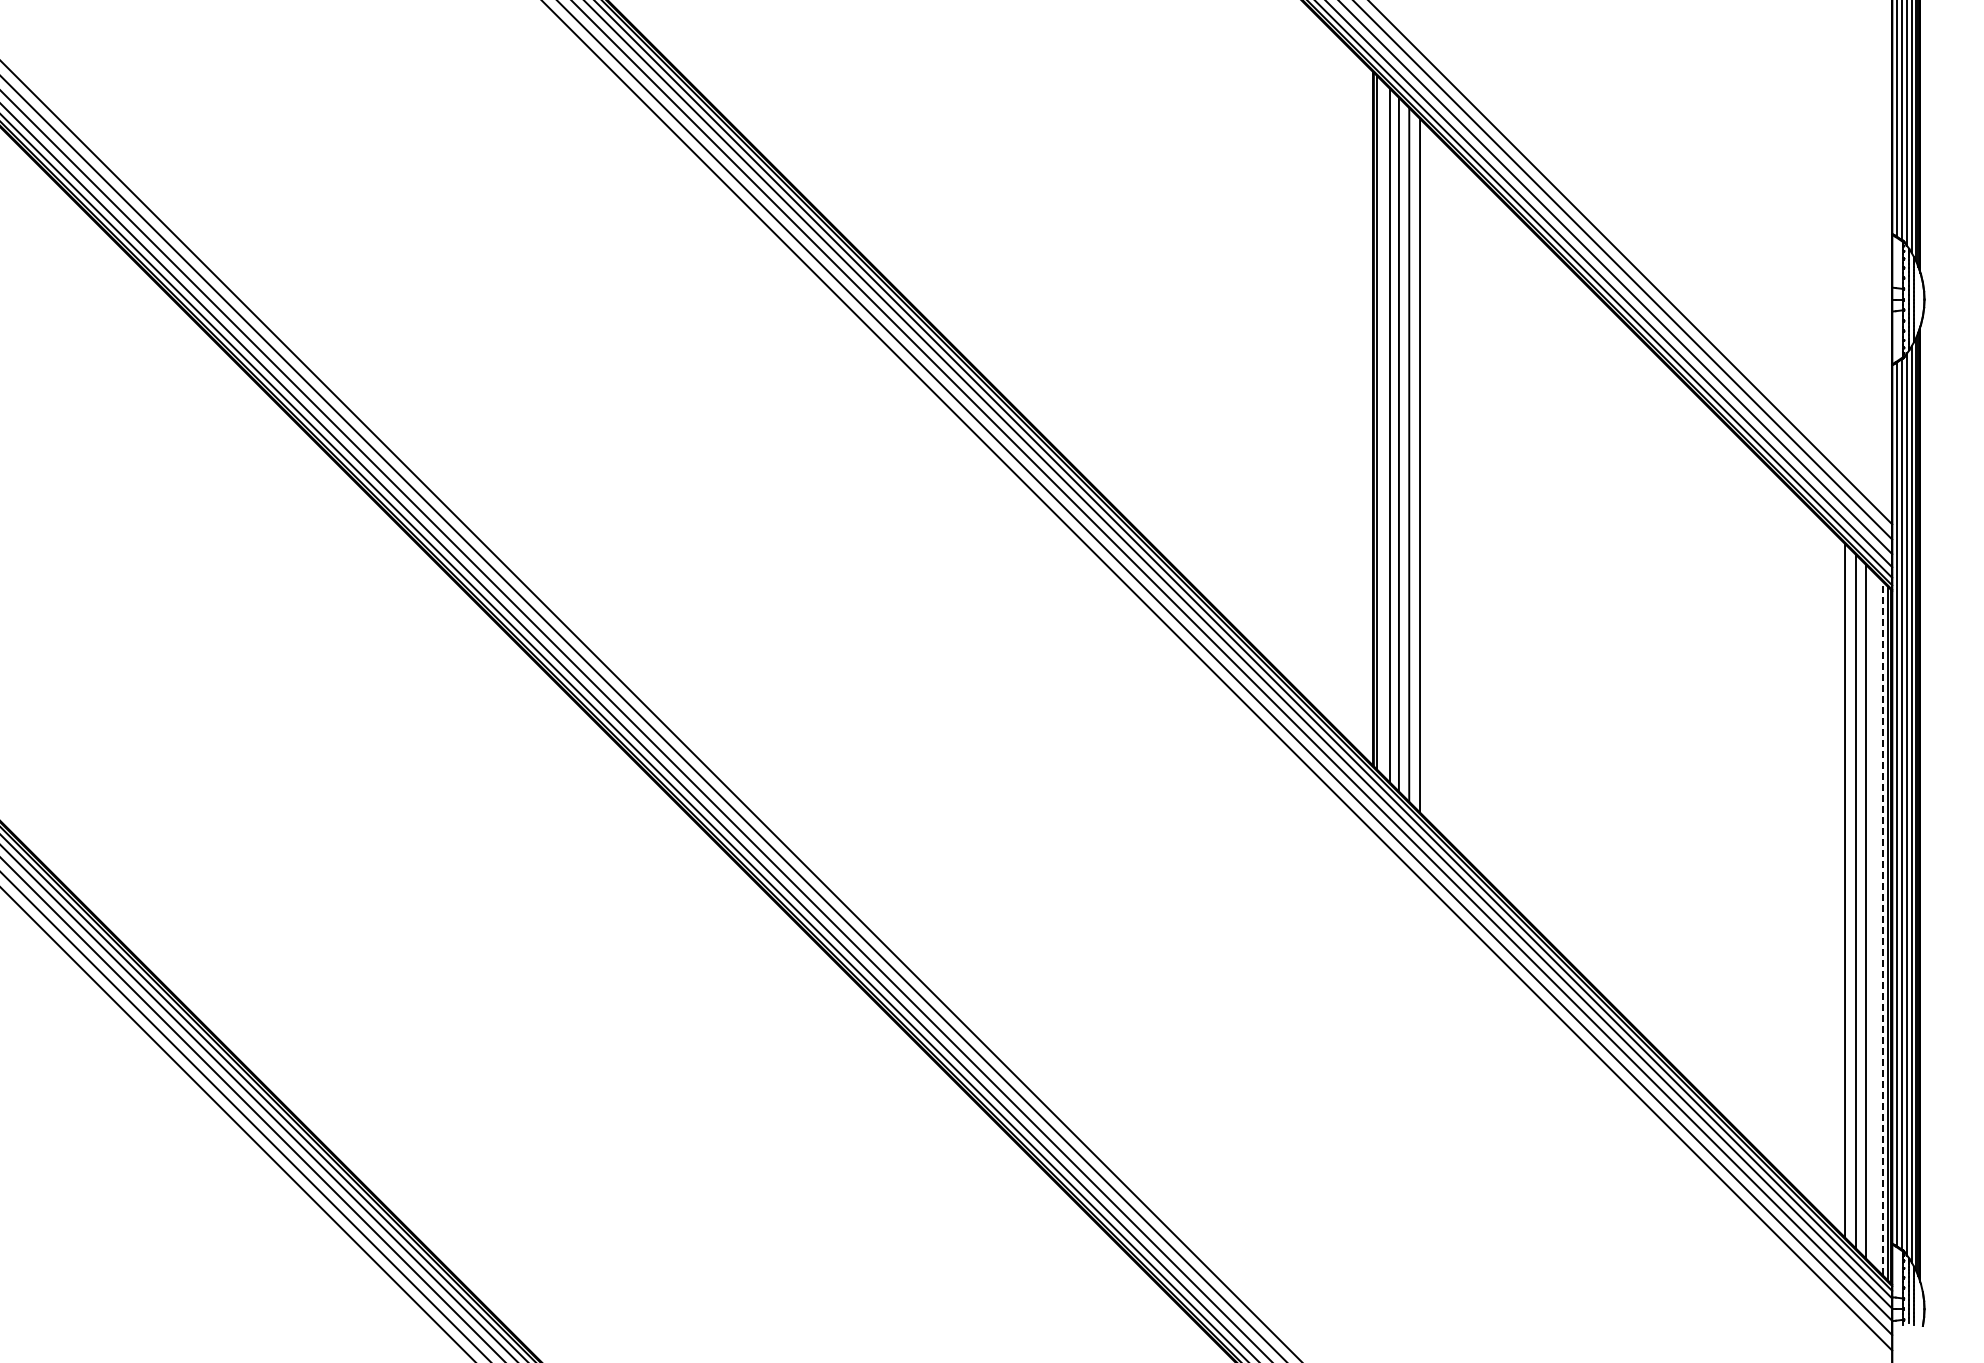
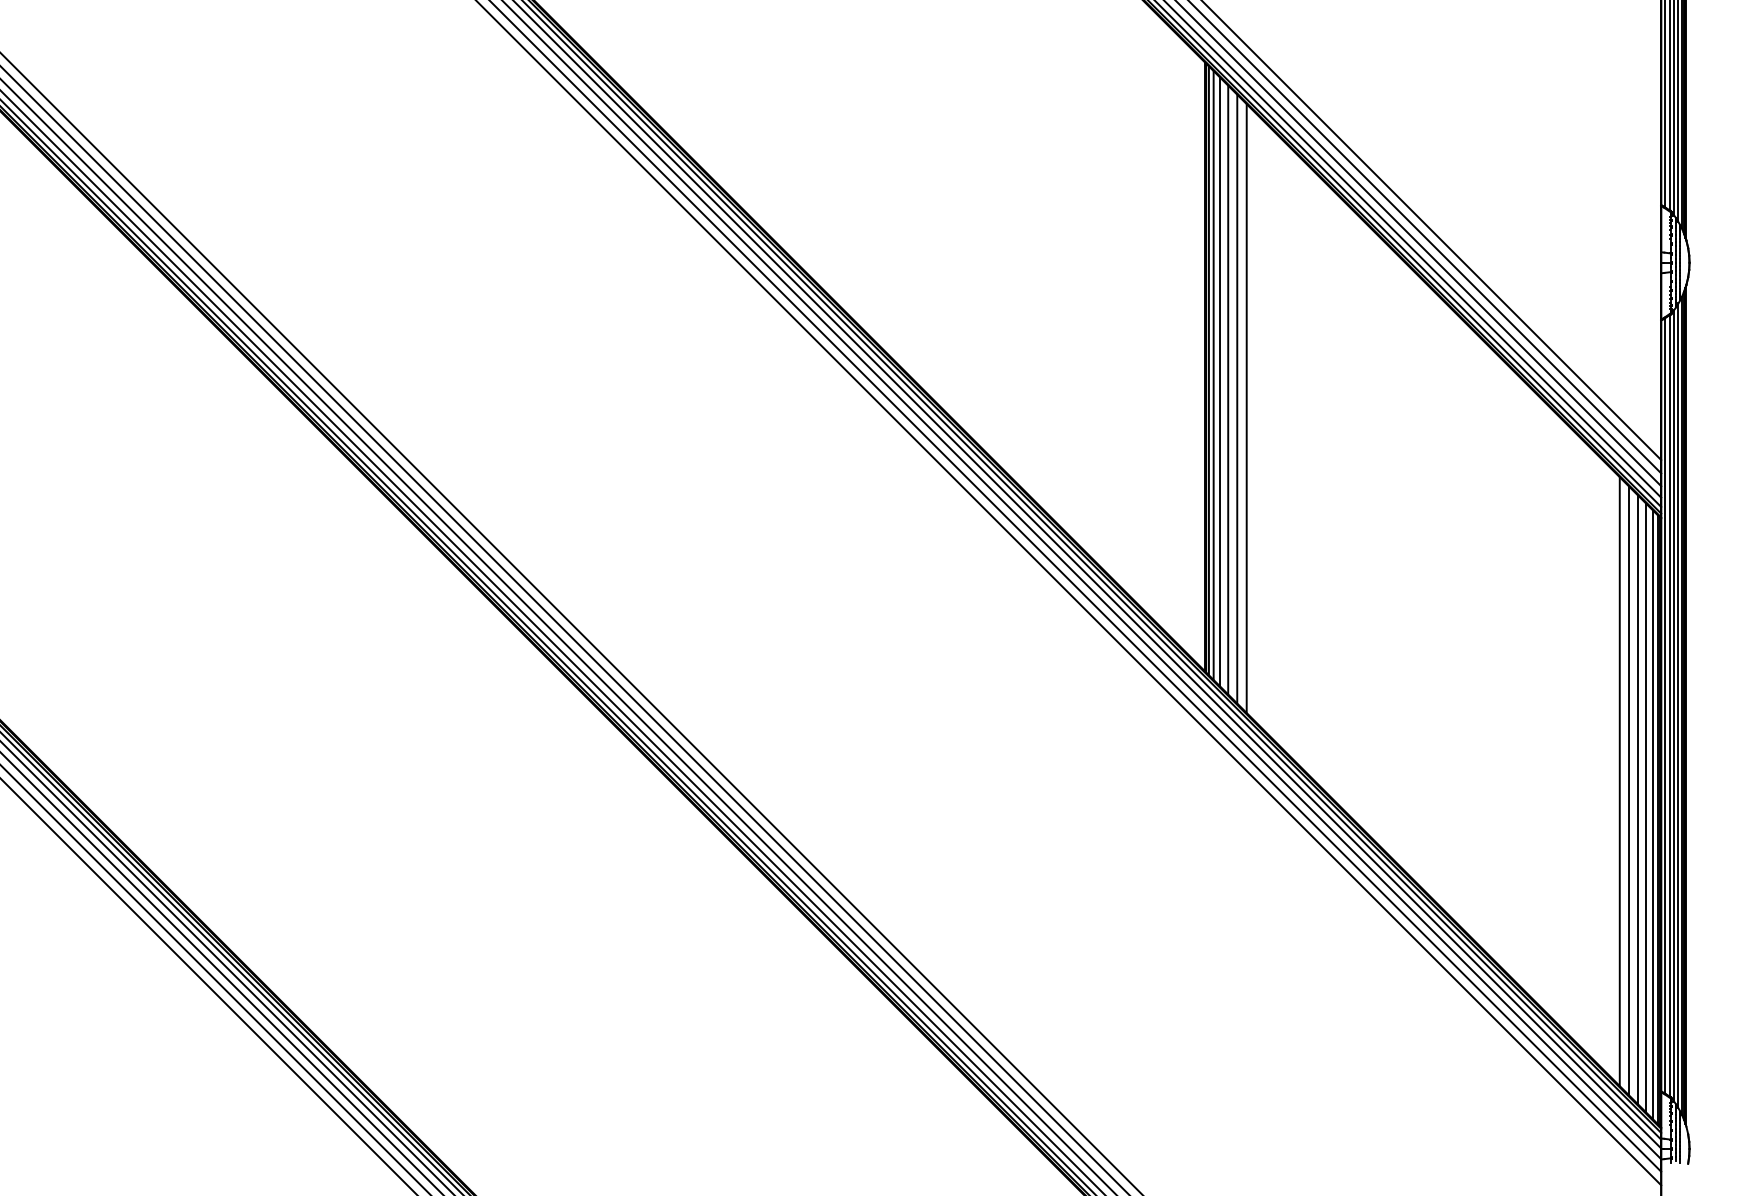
line: (1382, 427) -> (1213, 375), added
line: (1875, 920) -> (1646, 807), added
line: (1882, 928) -> (1652, 814), dashed -> solid

